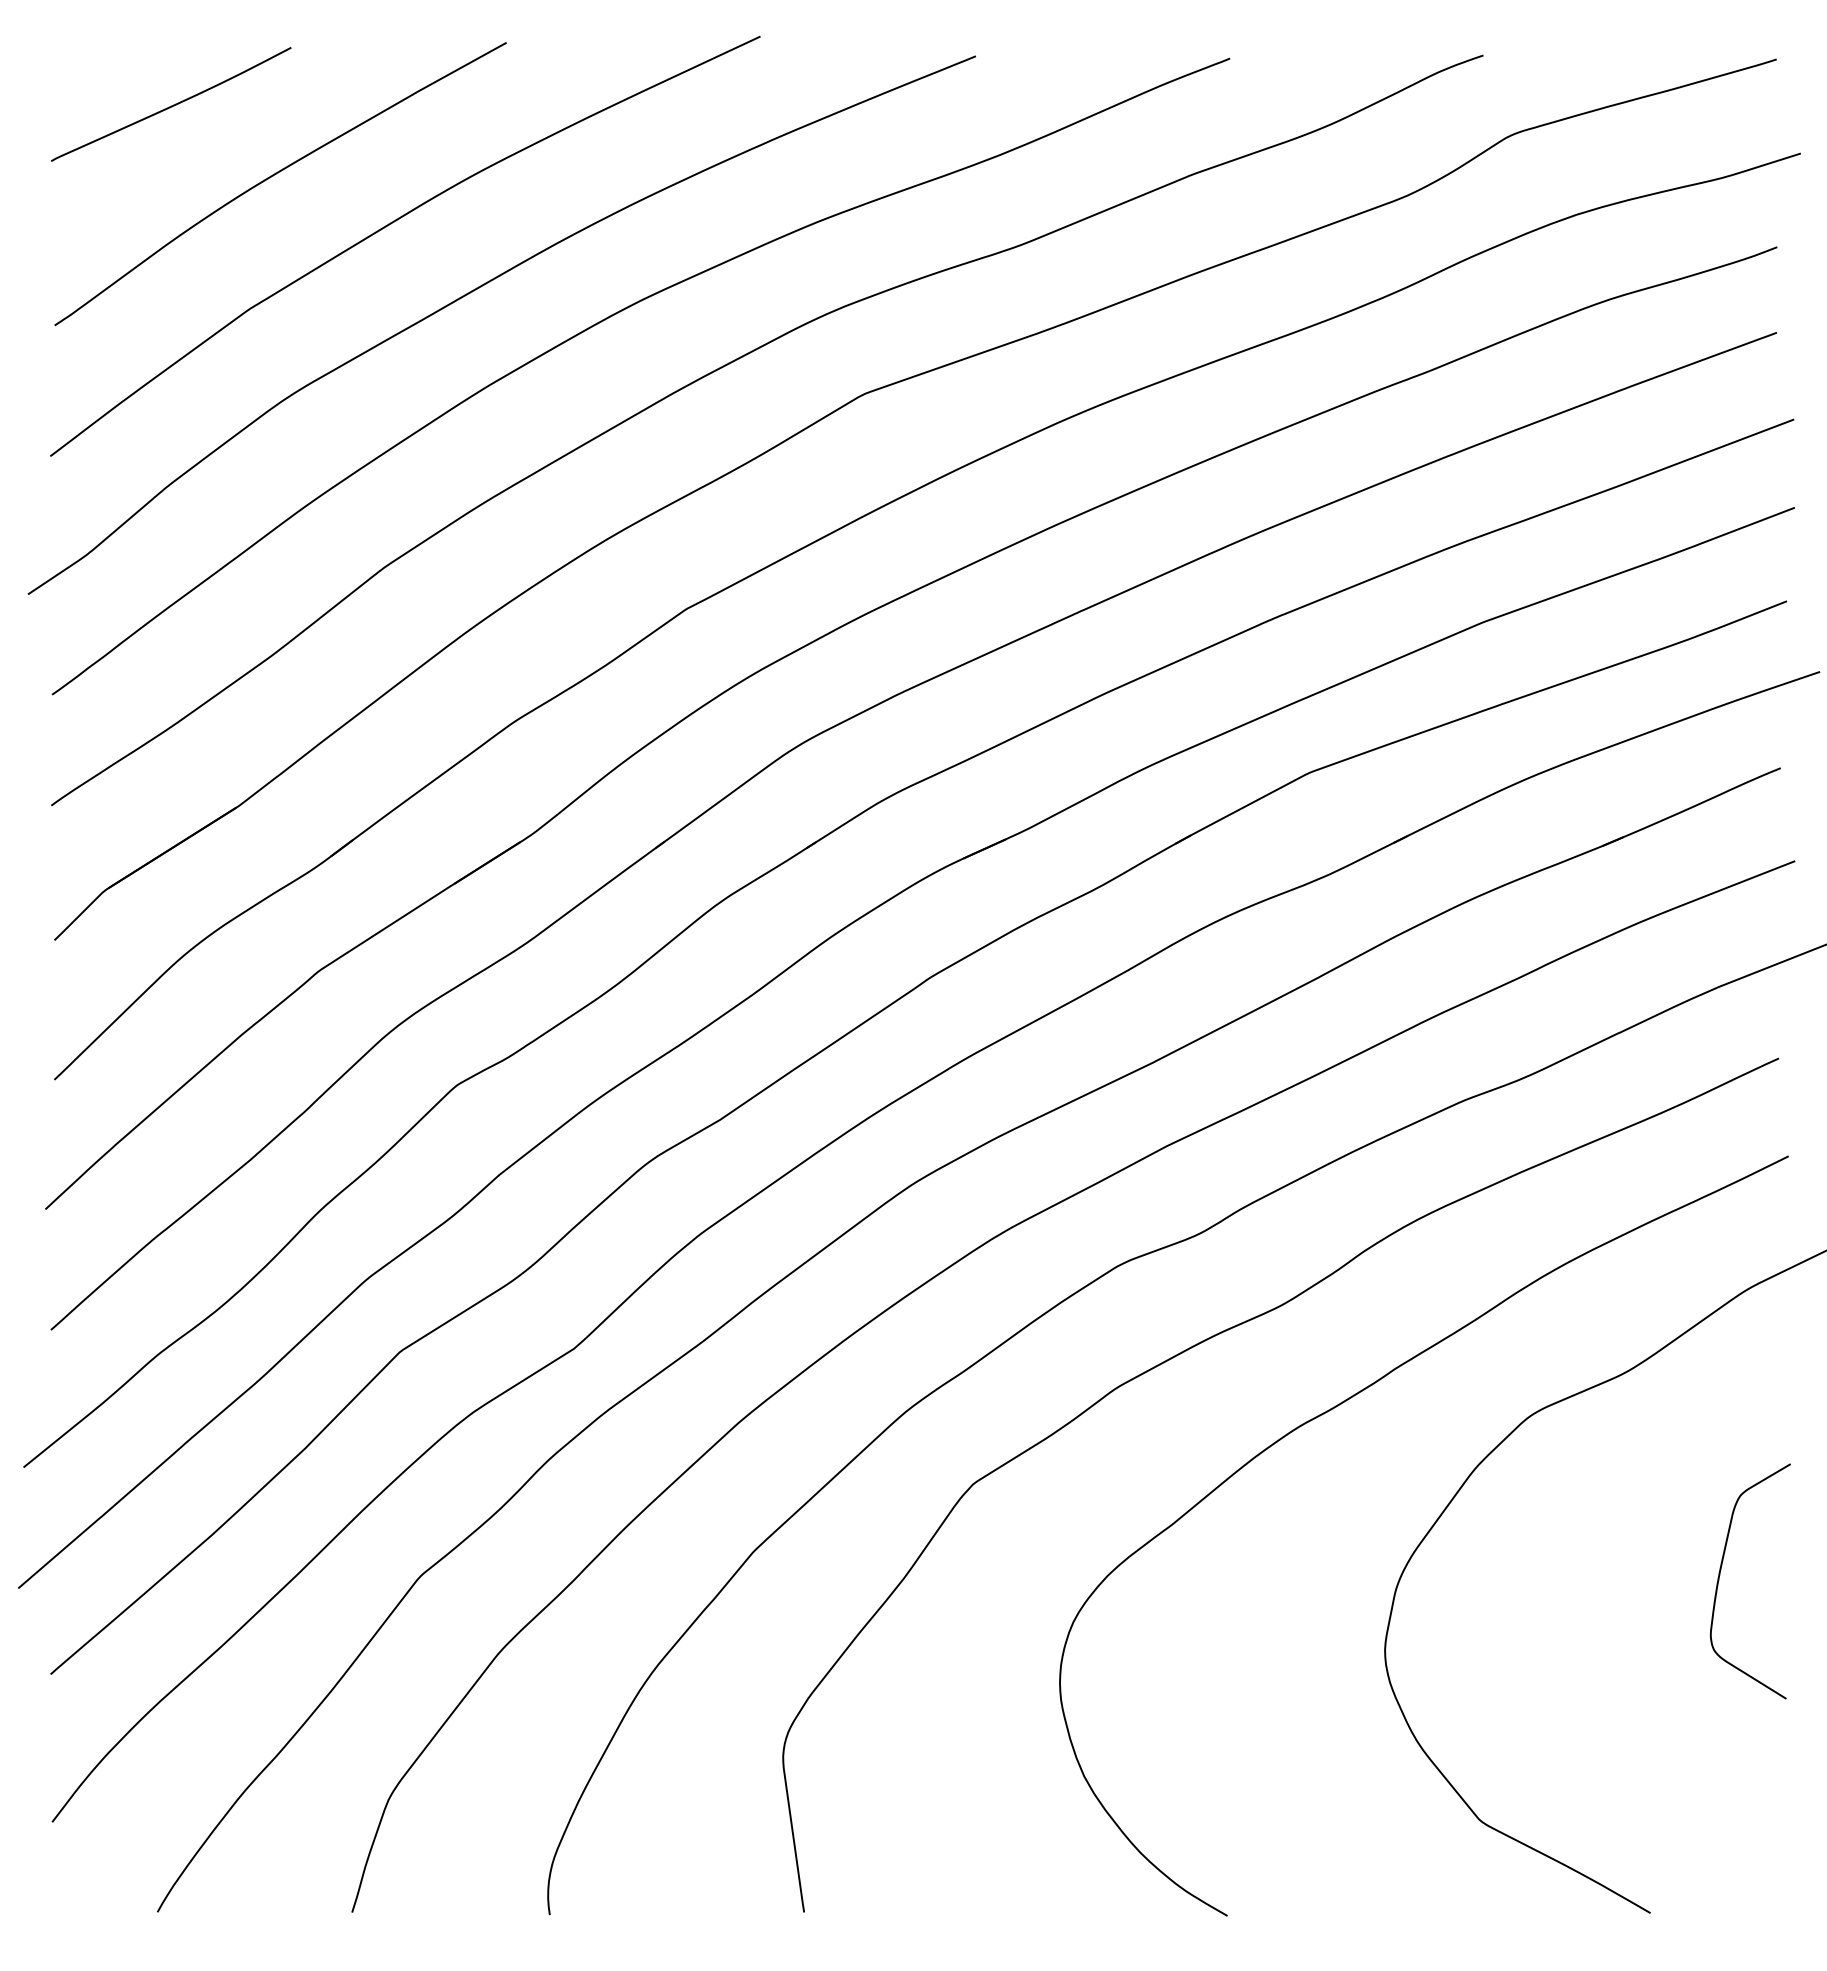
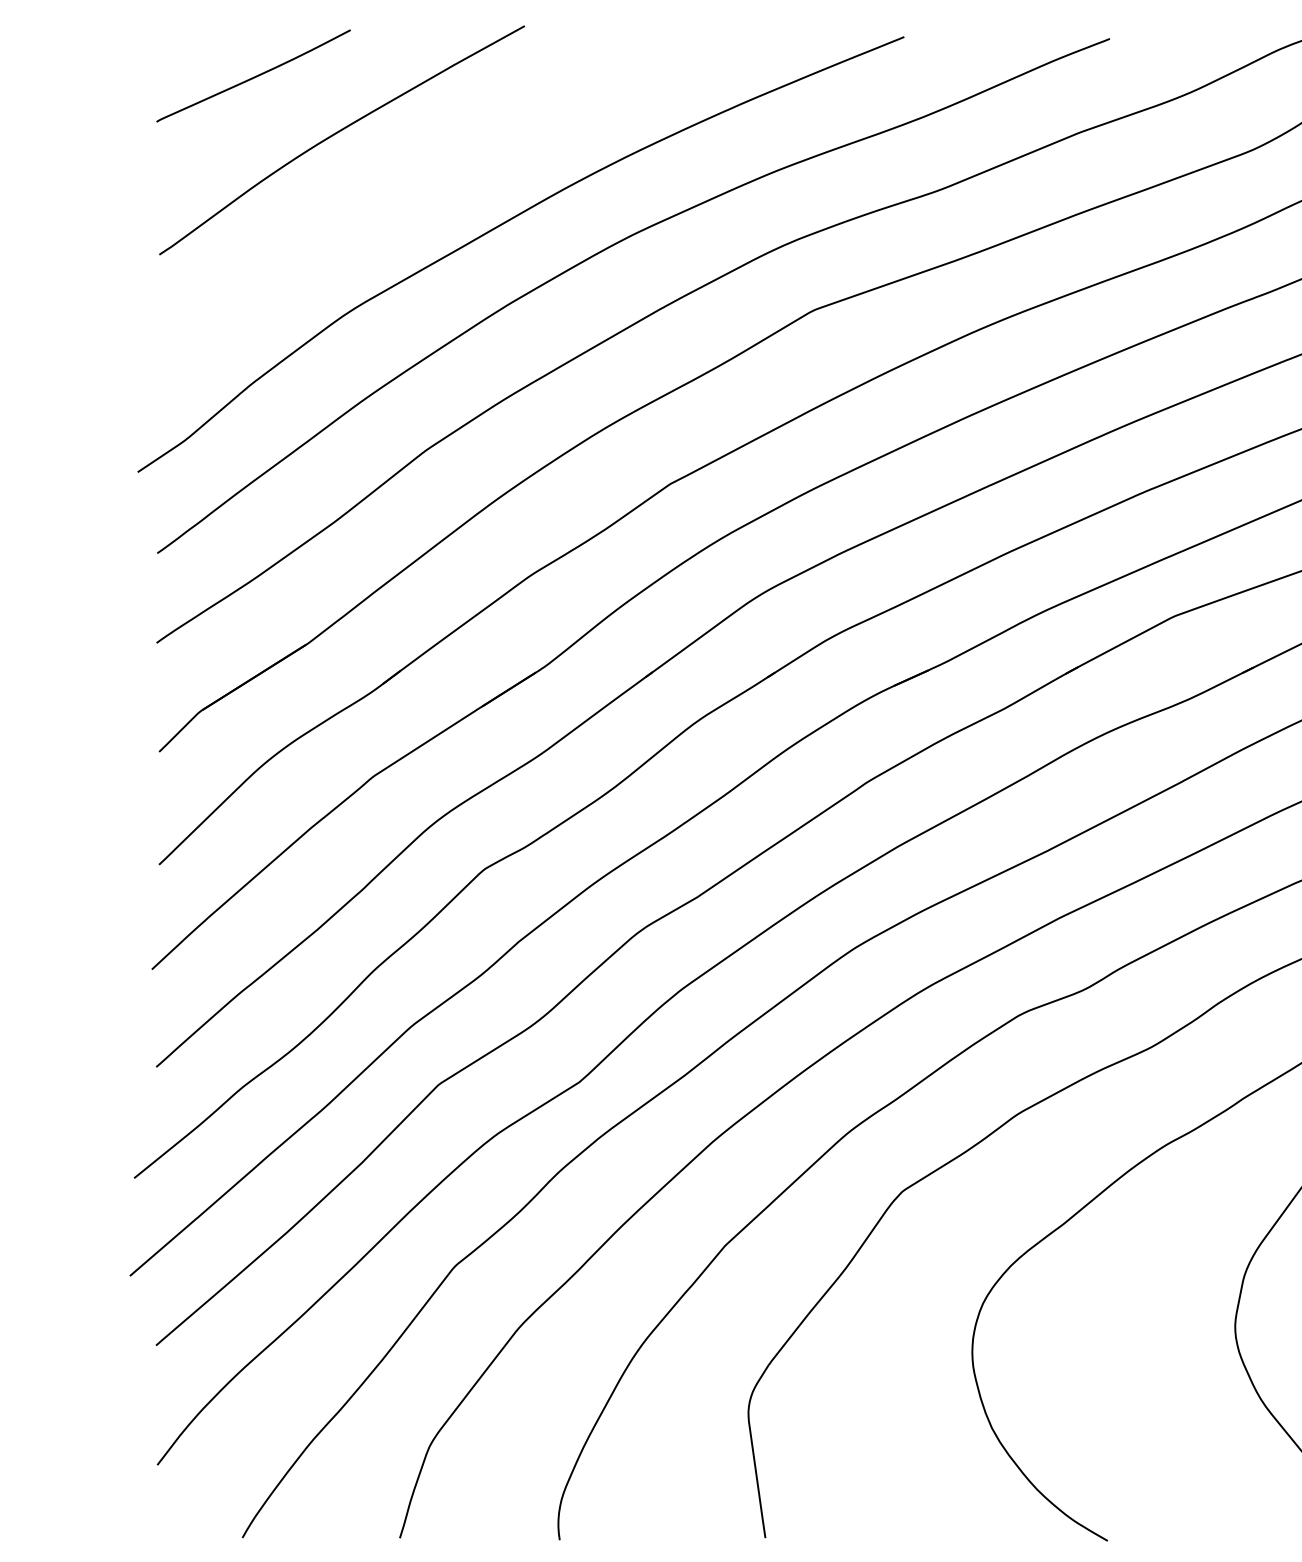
curve: (391, 224) -> (431, 173), removed

